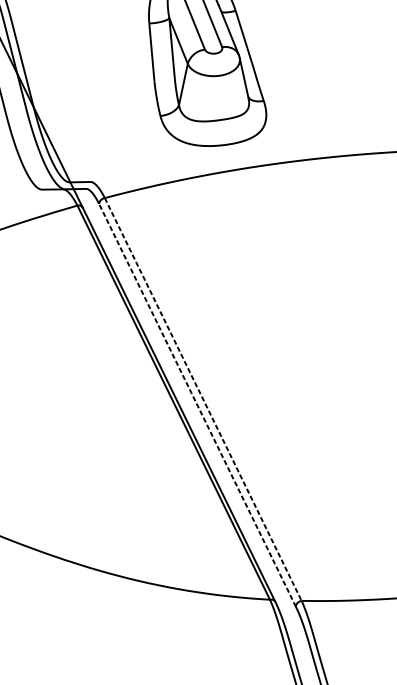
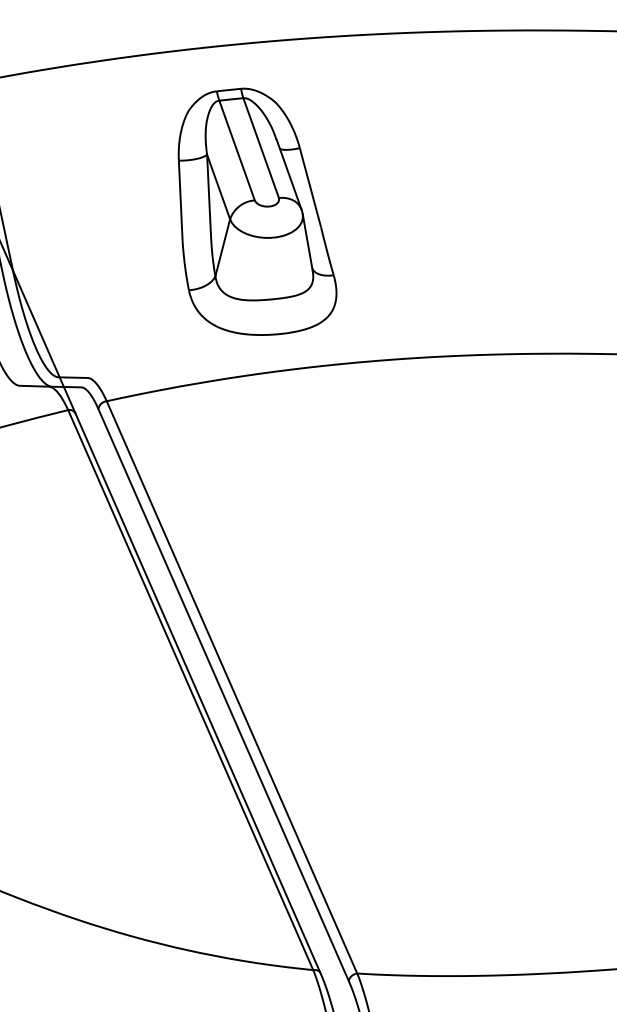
line: (203, 399) -> (232, 687), dashed -> solid
line: (197, 404) -> (223, 694), dashed -> solid

